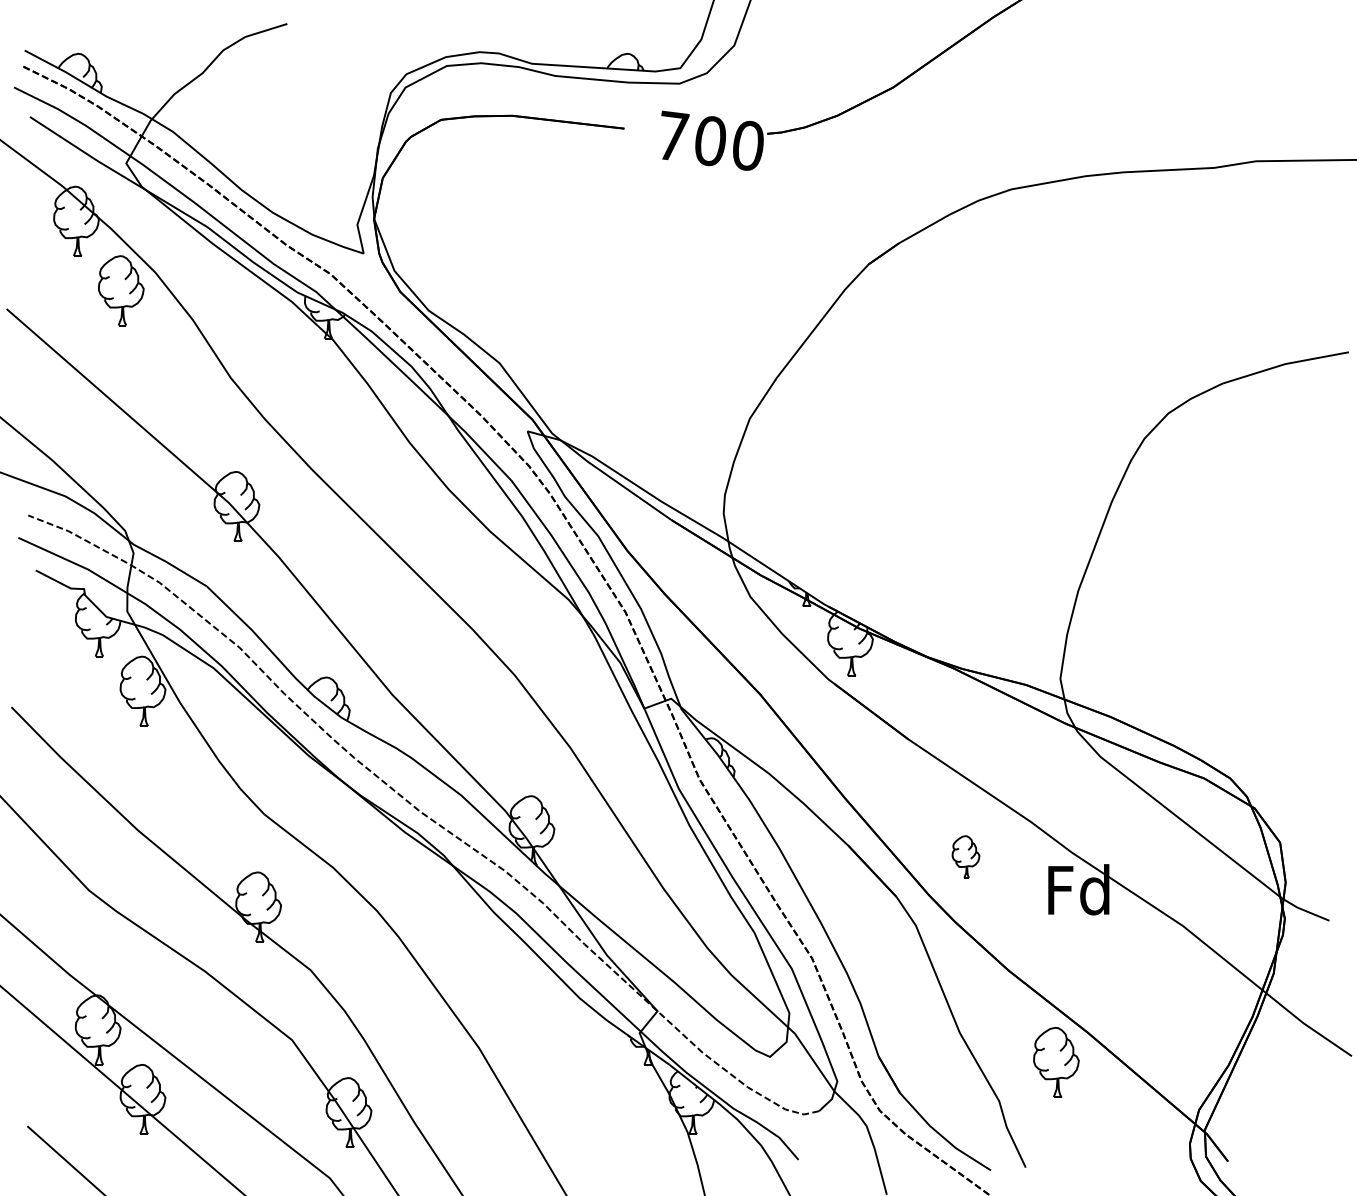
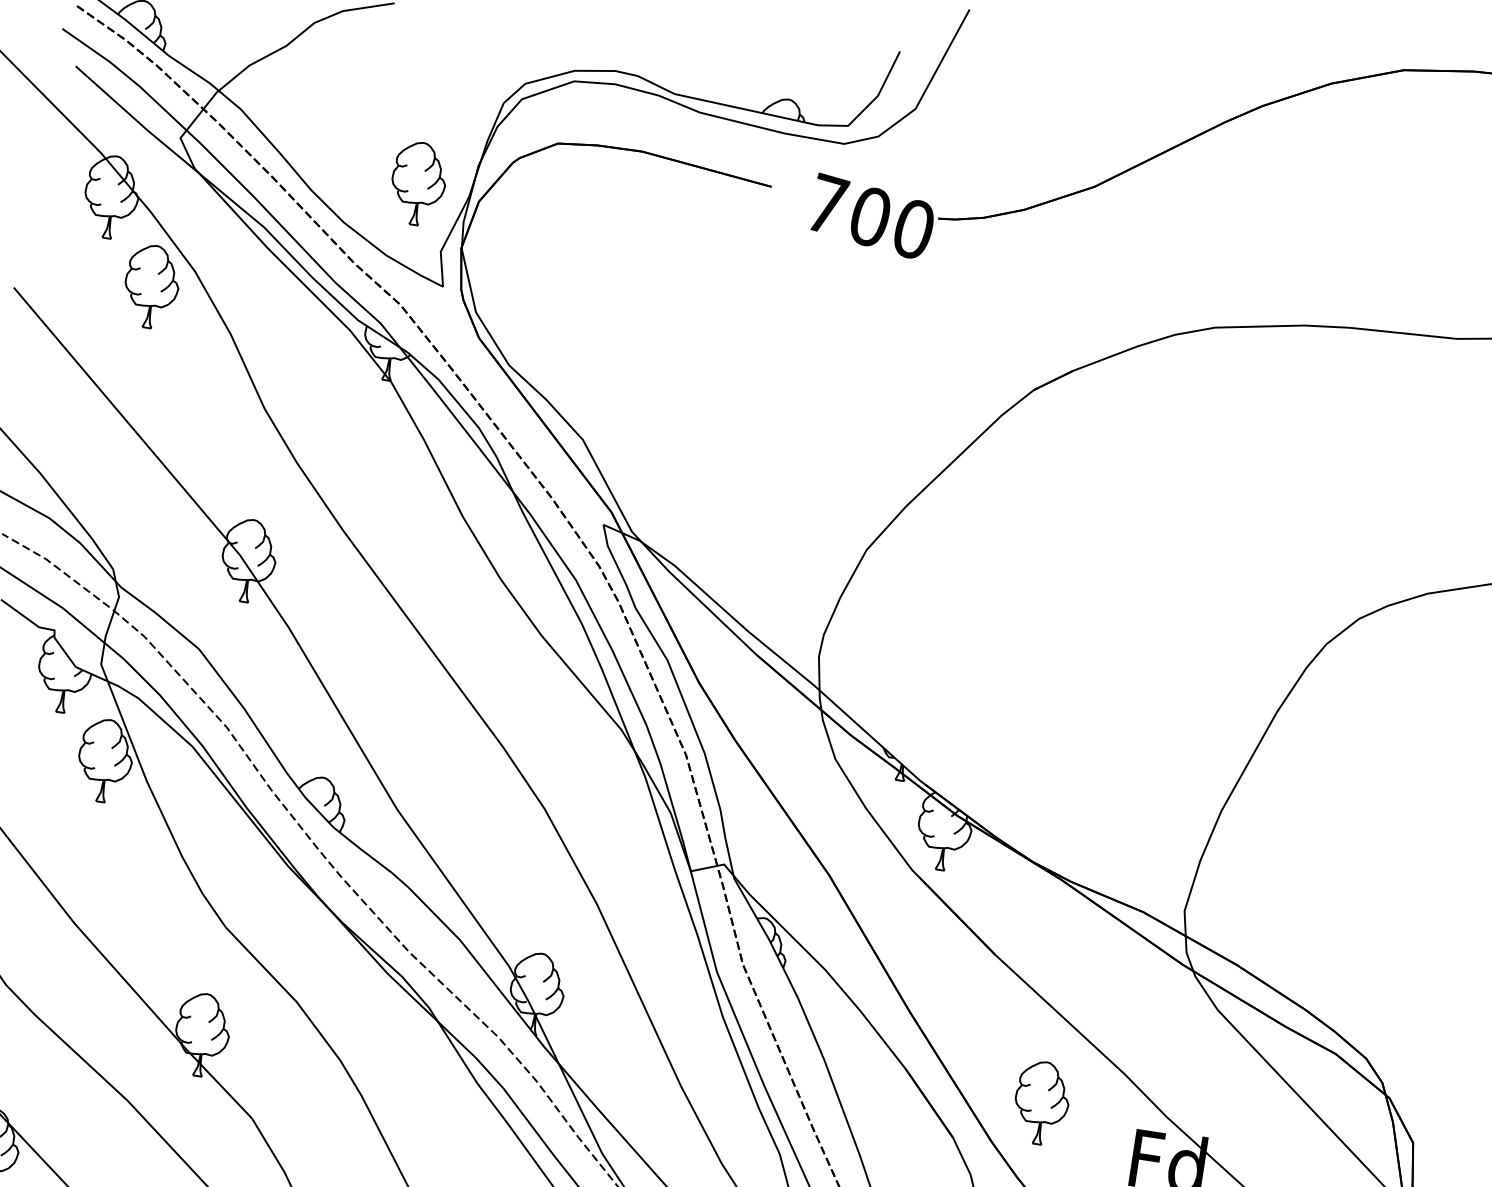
part: (330, 170) -> (418, 183), added
part: (965, 856) -> (1041, 1102), size x1.67

